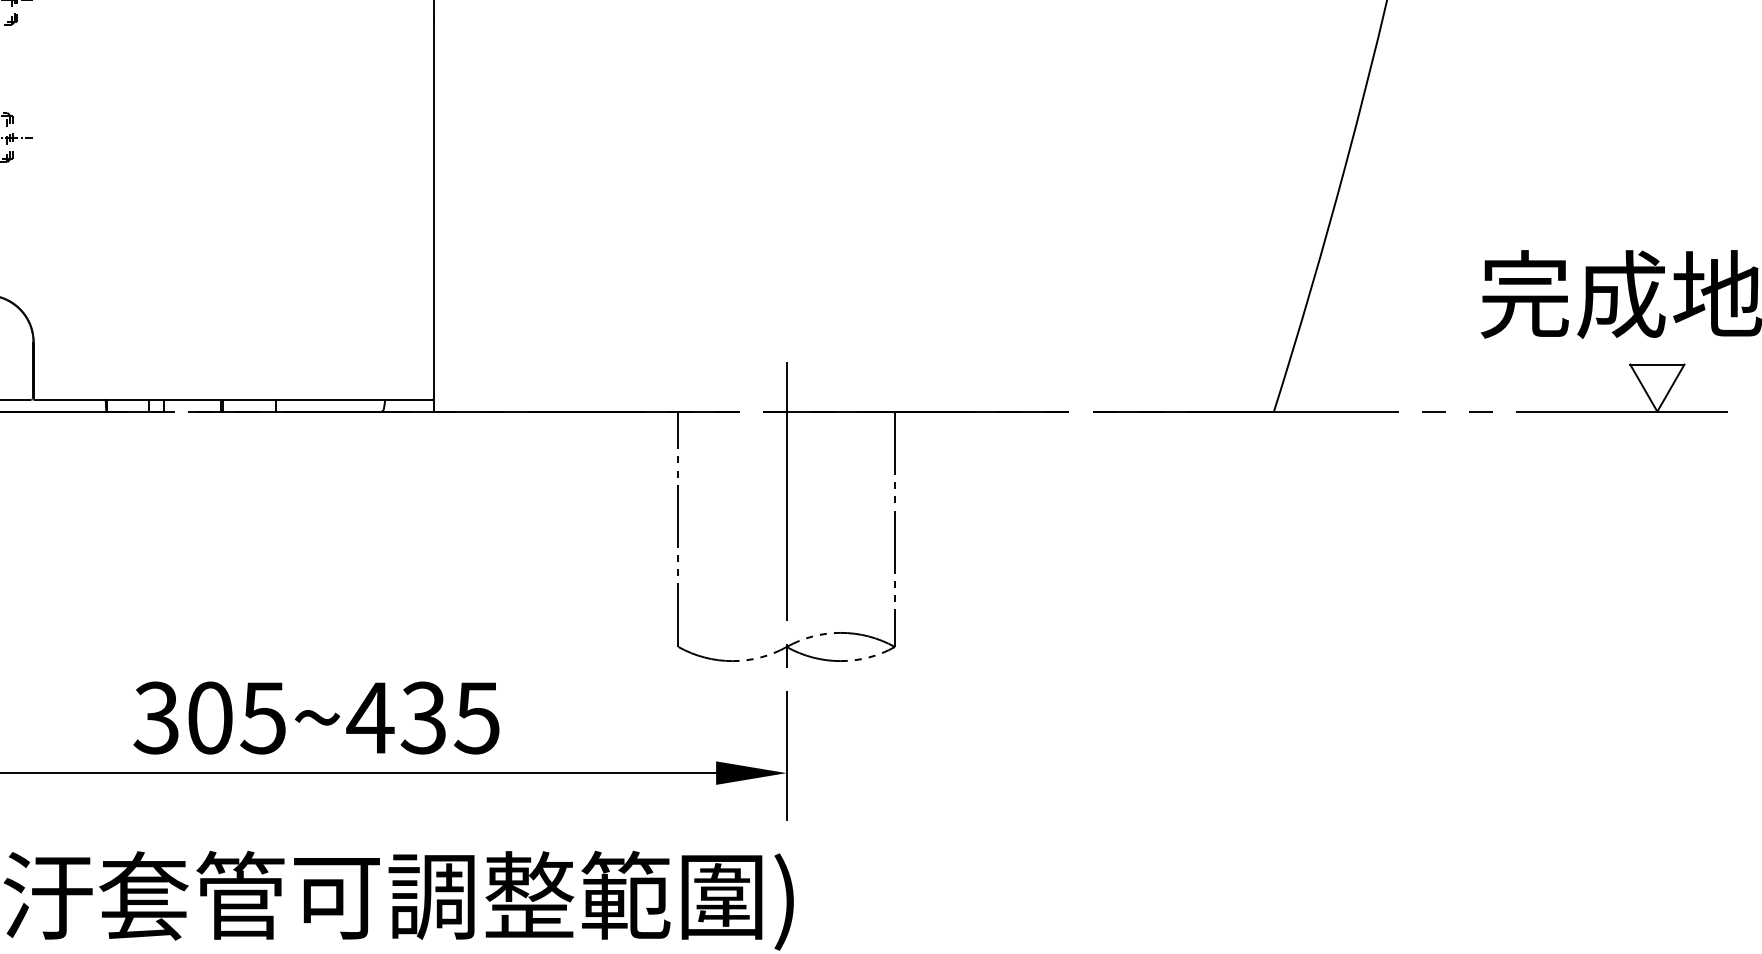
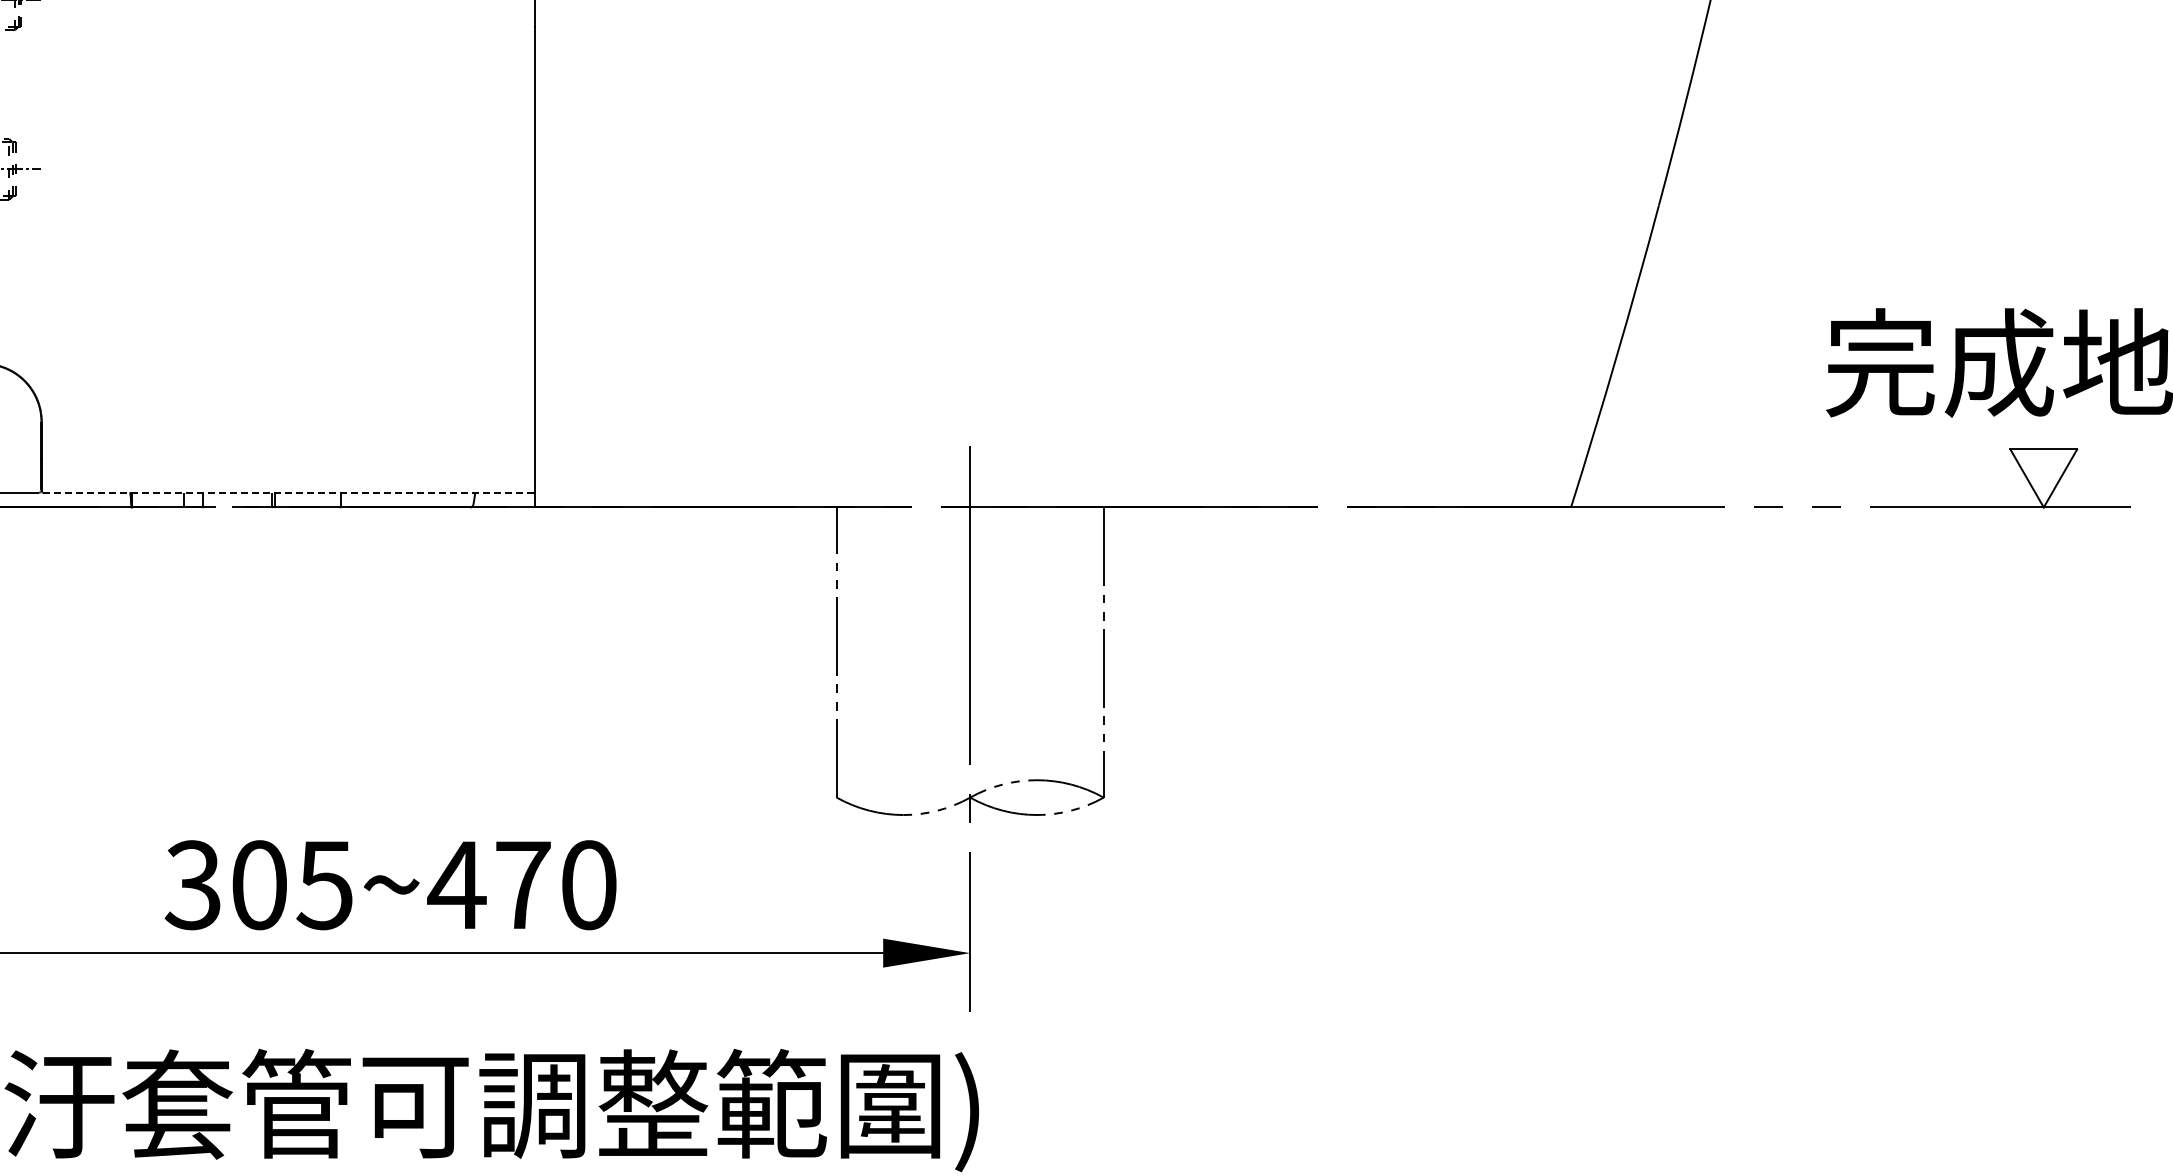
line: (233, 399) -> (288, 492), solid -> dashed
text: (450, 718) -> (555, 885), 305~435 -> 305~470

